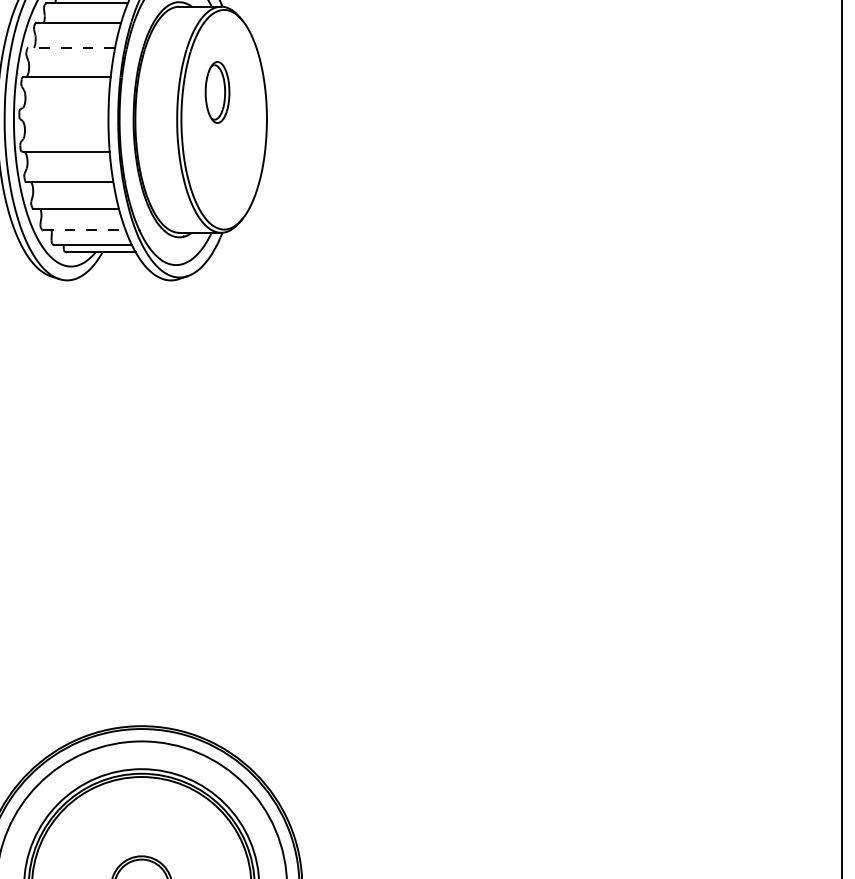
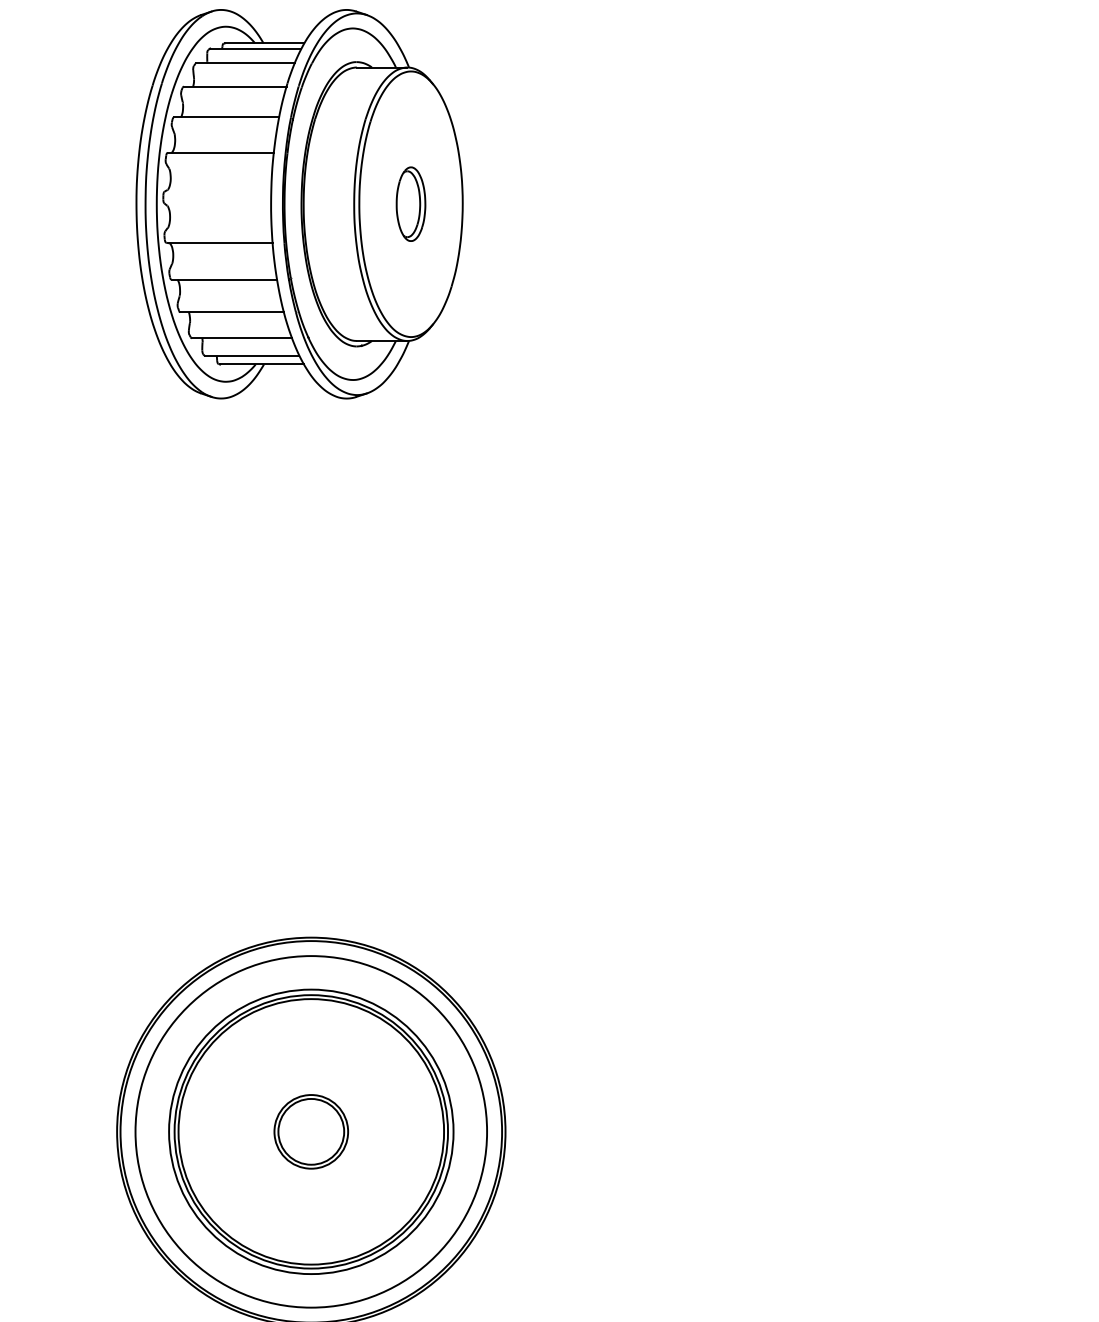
line: (71, 48) -> (226, 117), dashed -> solid
part: (217, 91) -> (410, 203), moved
line: (84, 230) -> (242, 338), dashed -> solid

